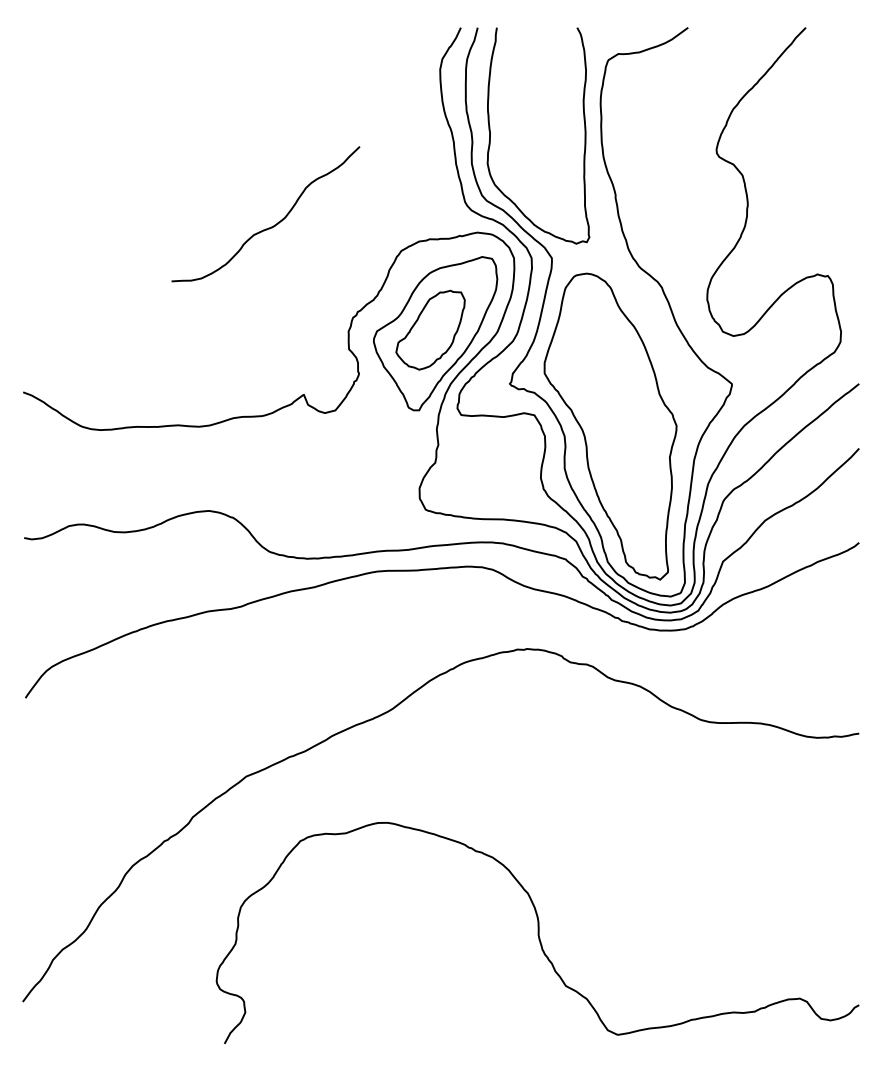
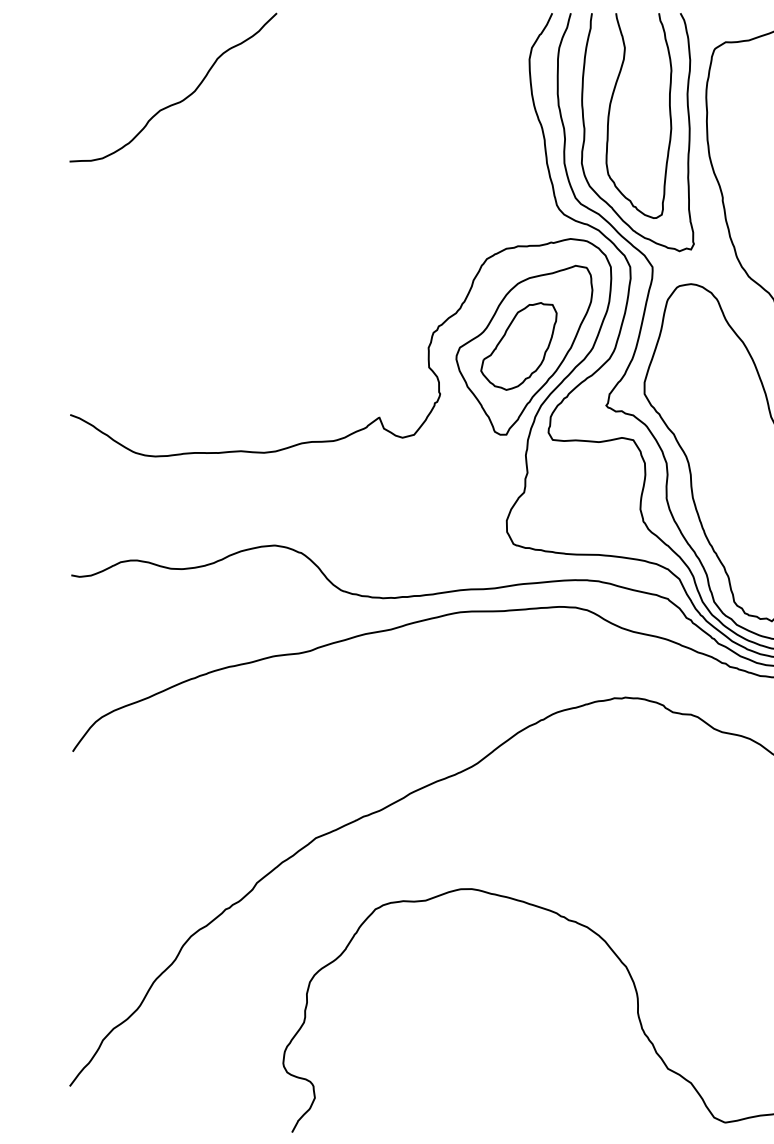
curve: (513, 119) -> (610, 114), added
curve: (268, 227) -> (176, 102), moved

